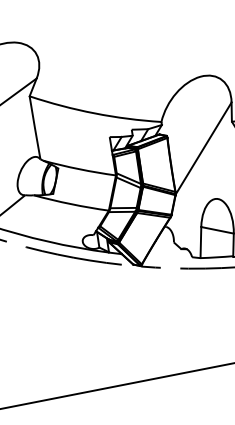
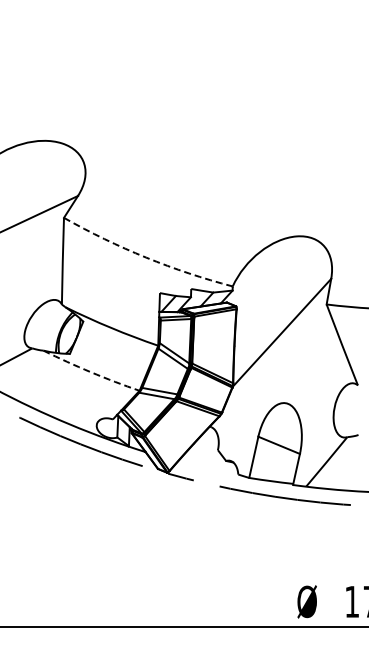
arc: (94, 113) -> (146, 257), solid -> dashed
arc: (70, 204) -> (90, 372), solid -> dashed

